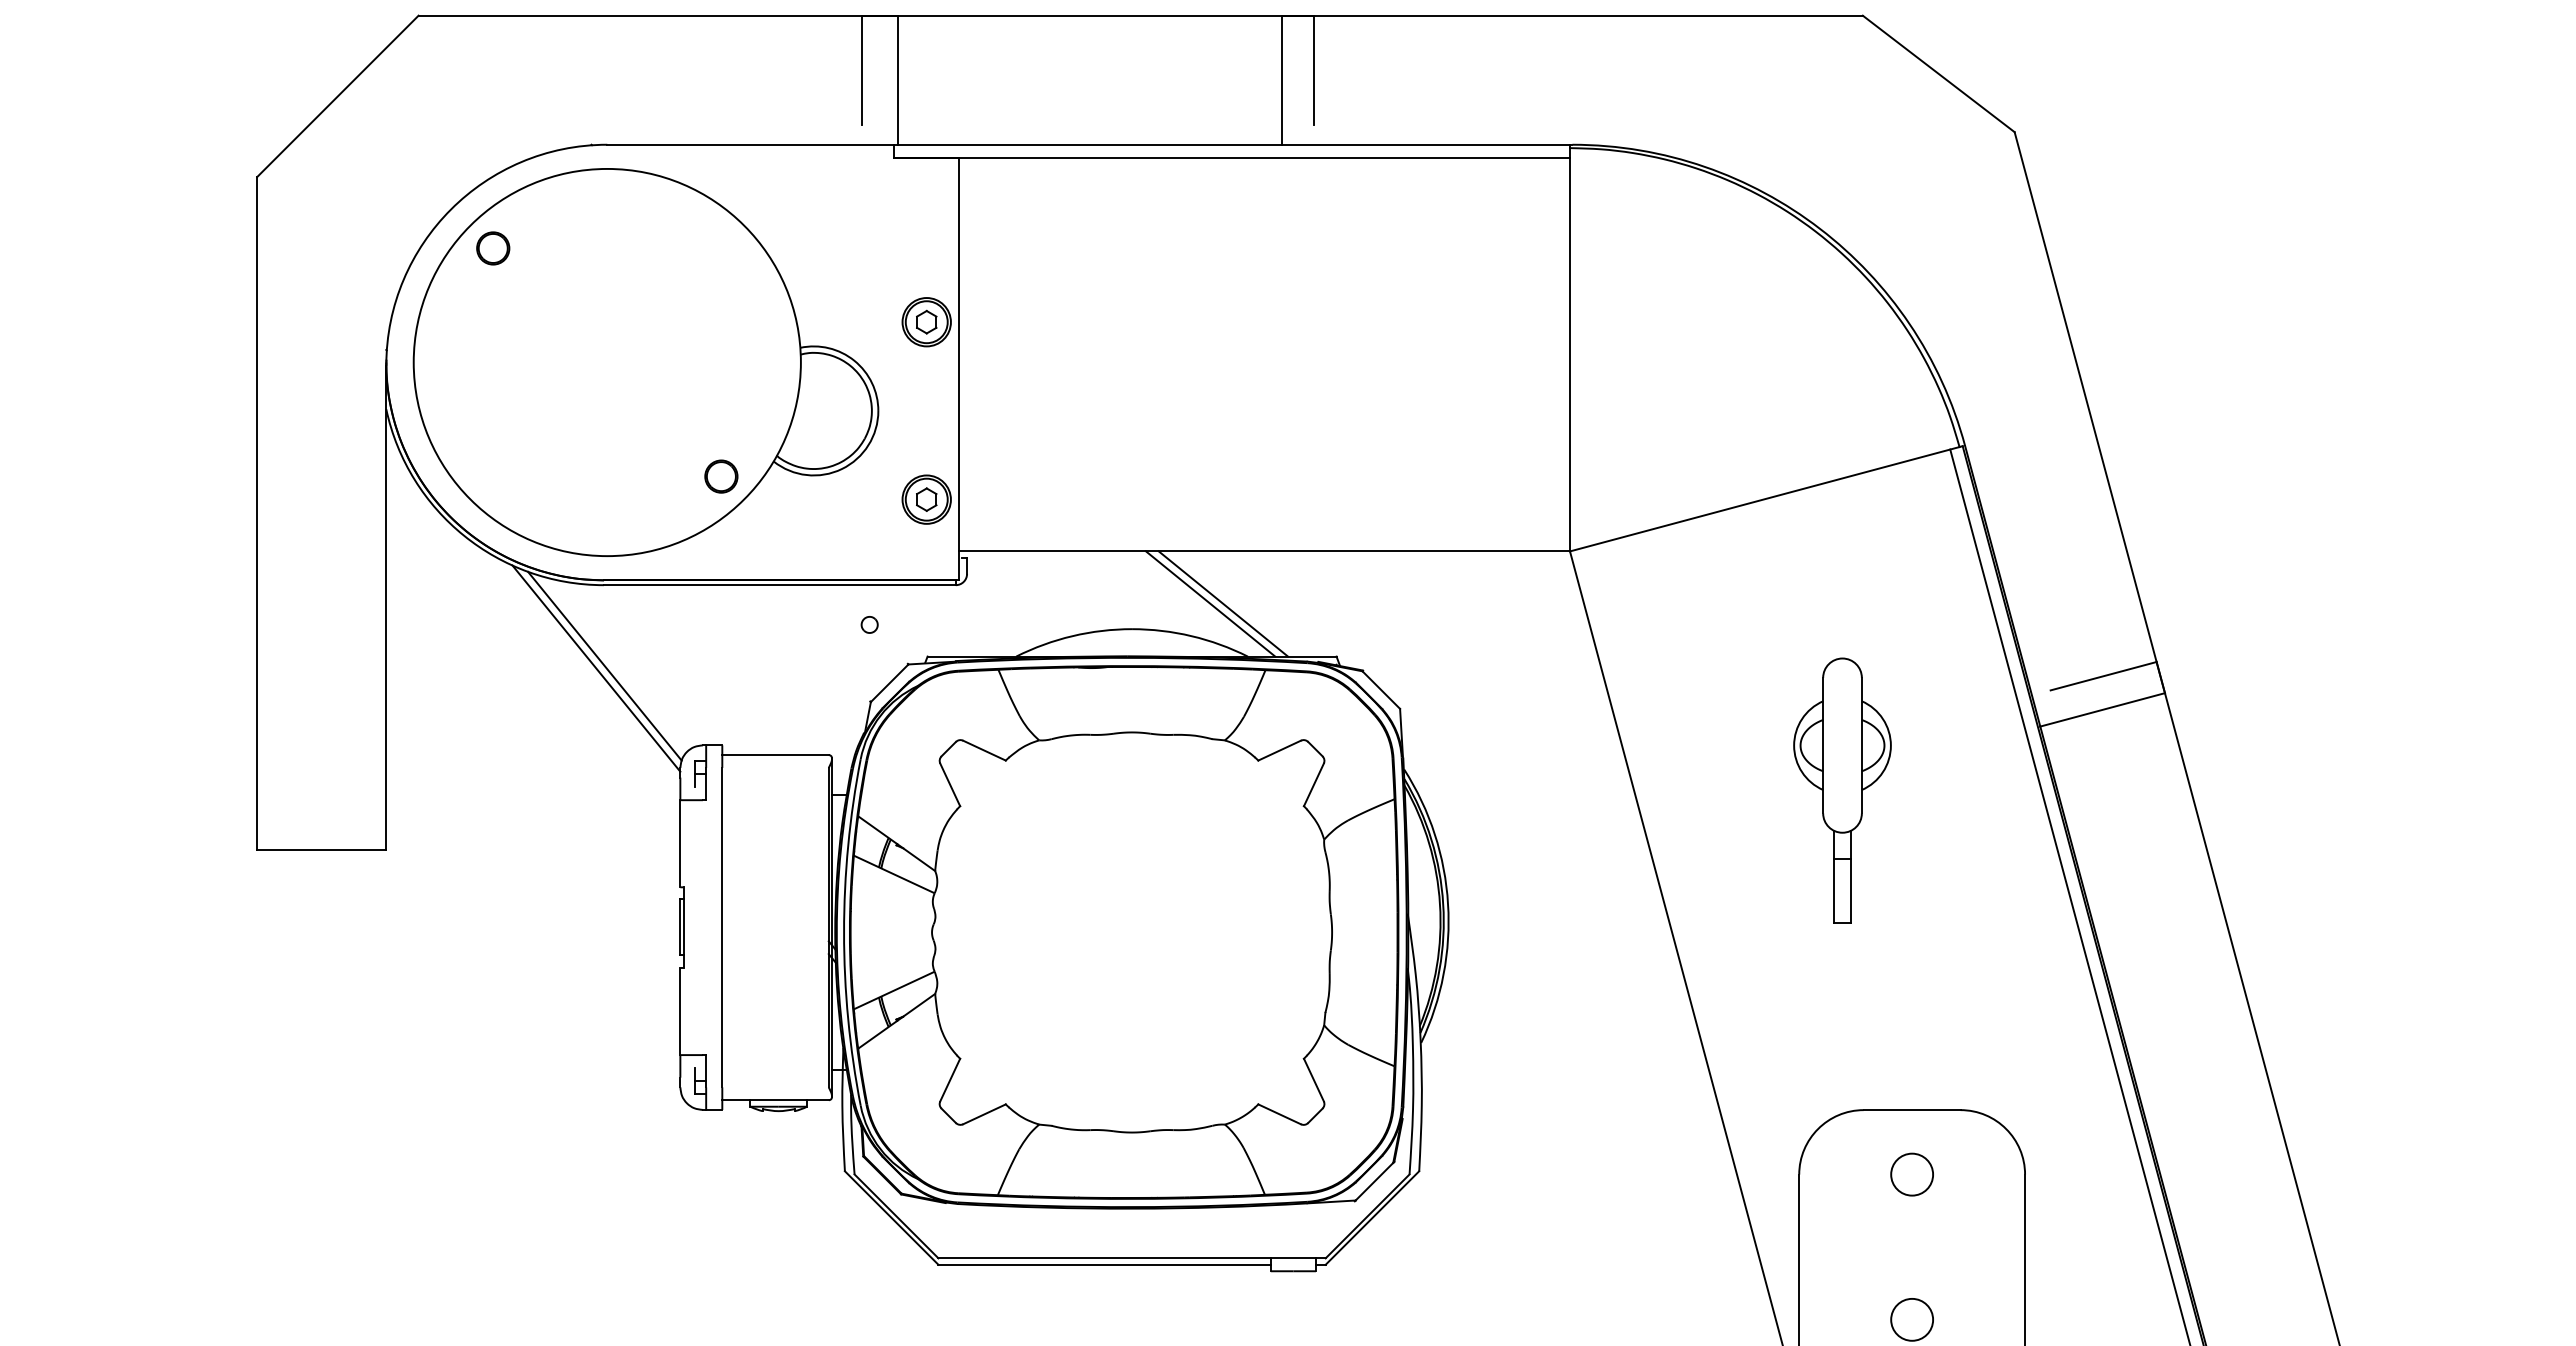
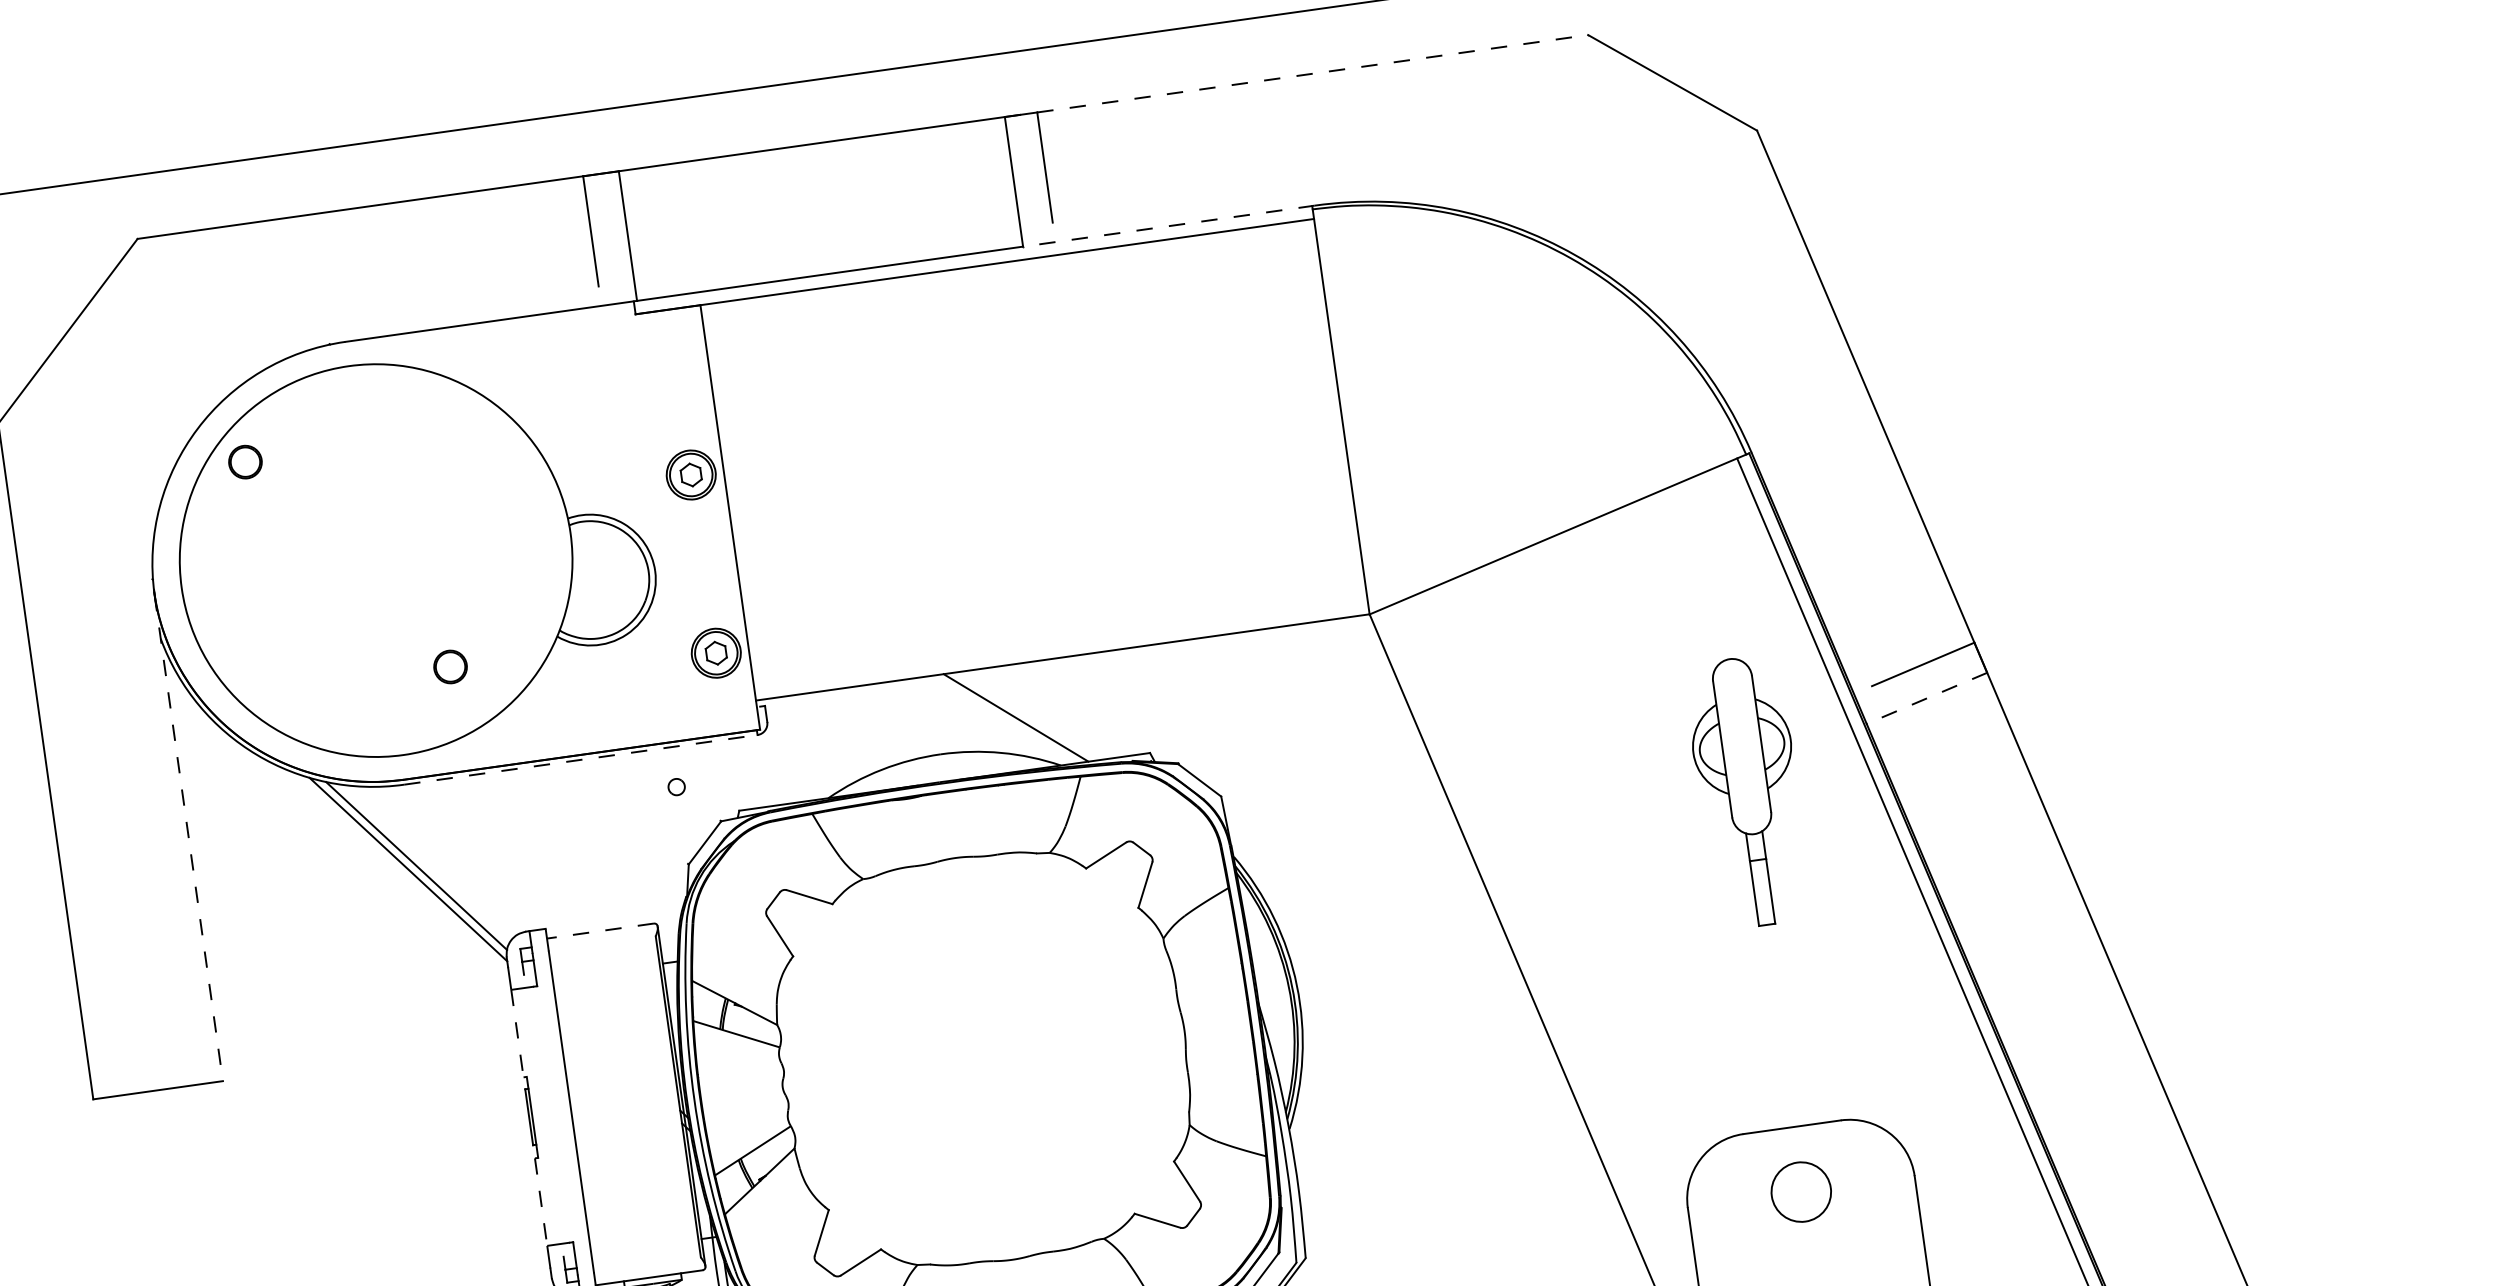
line: (1572, 15) -> (1296, 75), solid -> dashed
line: (1426, 144) -> (1168, 226), solid -> dashed
circle: (721, 476) -> (450, 666), moved
line: (779, 585) -> (580, 760), solid -> dashed
line: (1223, 603) -> (1029, 715), removed
line: (386, 607) -> (188, 837), solid -> dashed
line: (2102, 709) -> (1926, 698), solid -> dashed
line: (775, 755) -> (600, 931), solid -> dashed
part: (1842, 790) -> (1748, 791), moved
line: (680, 843) -> (517, 1033), solid -> dashed
line: (680, 1011) -> (541, 1202), solid -> dashed
circle: (1911, 1174) -> (1800, 1192), size x1.4

